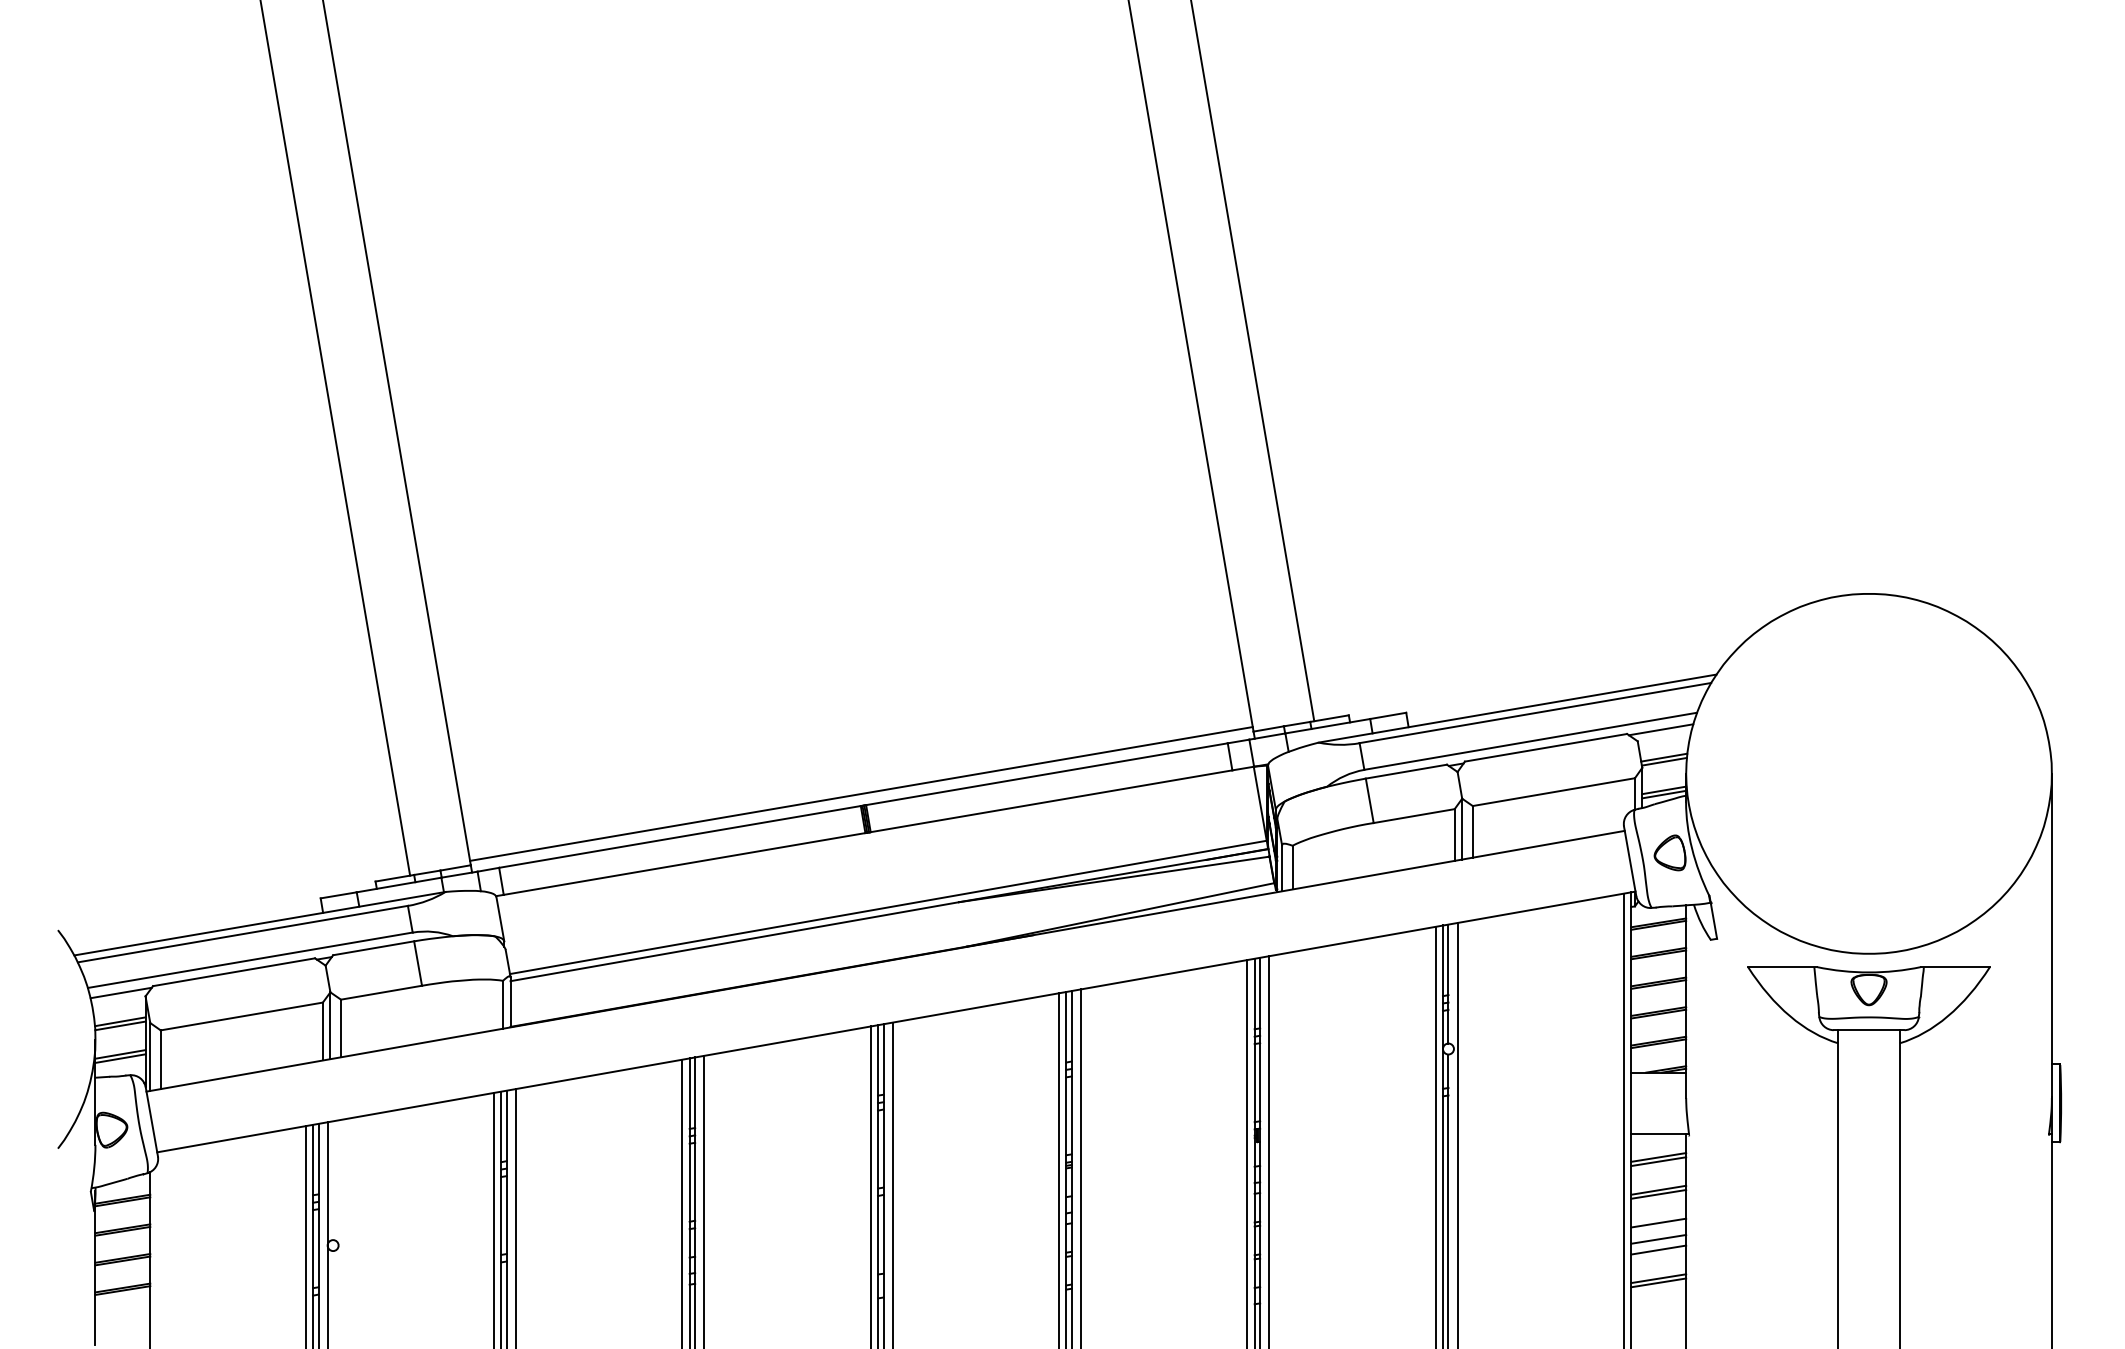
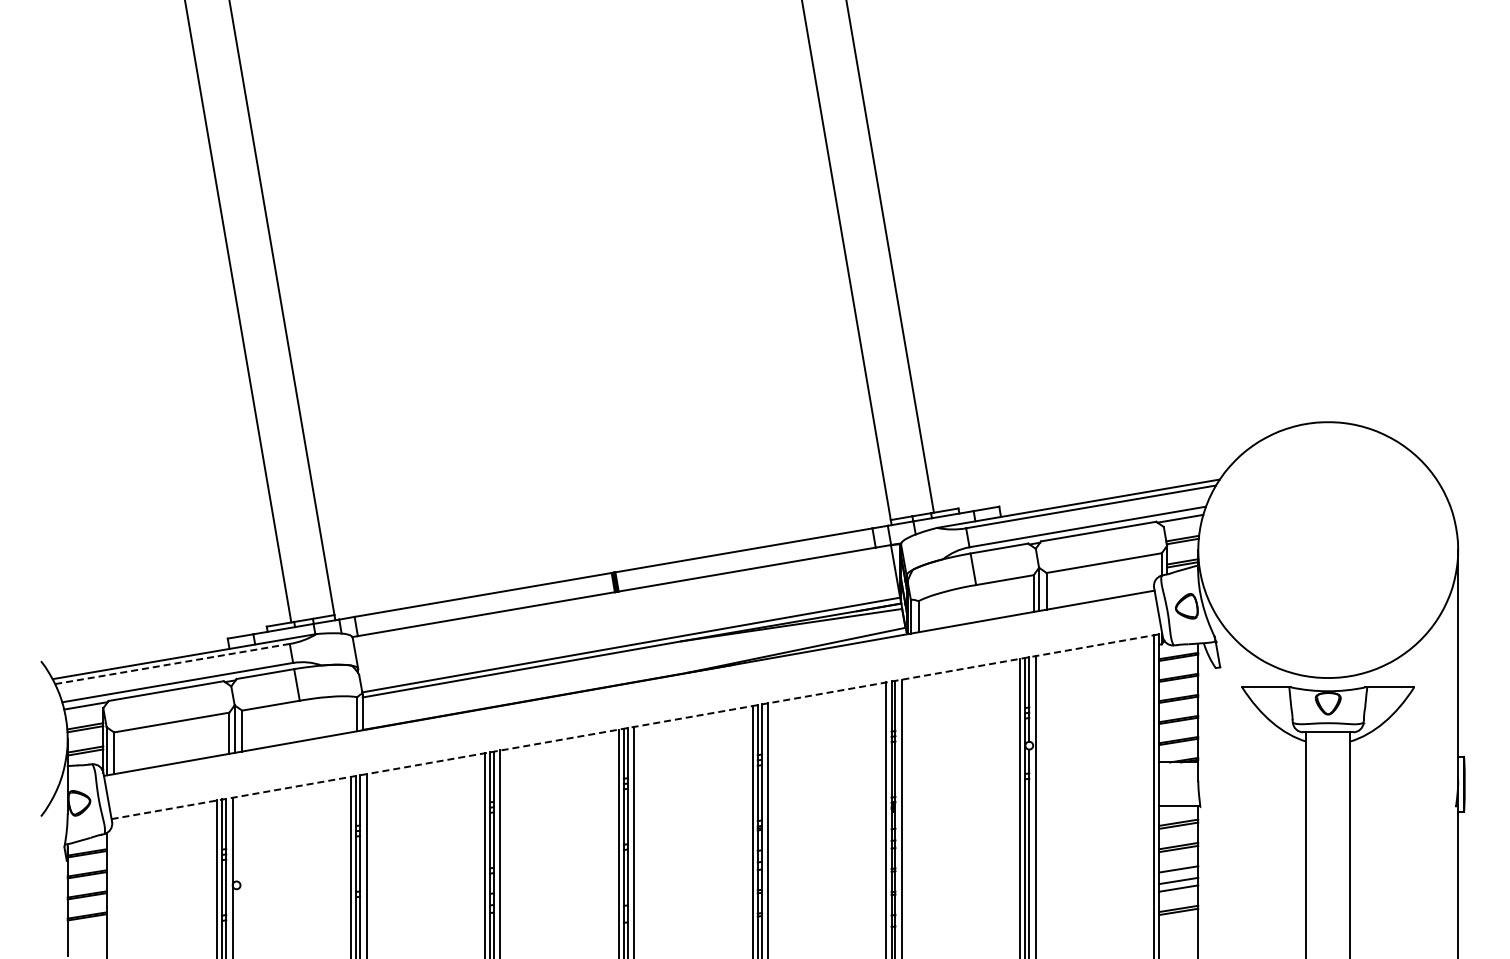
line: (860, 792) -> (611, 563), removed
line: (242, 934) -> (172, 664), solid -> dashed
line: (897, 1022) -> (637, 726), solid -> dashed

